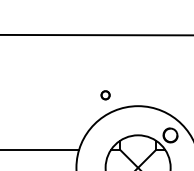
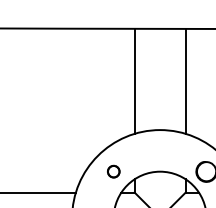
line: (120, 71) -> (135, 80), added
line: (156, 71) -> (186, 80), added
part: (105, 95) -> (113, 171), moved

